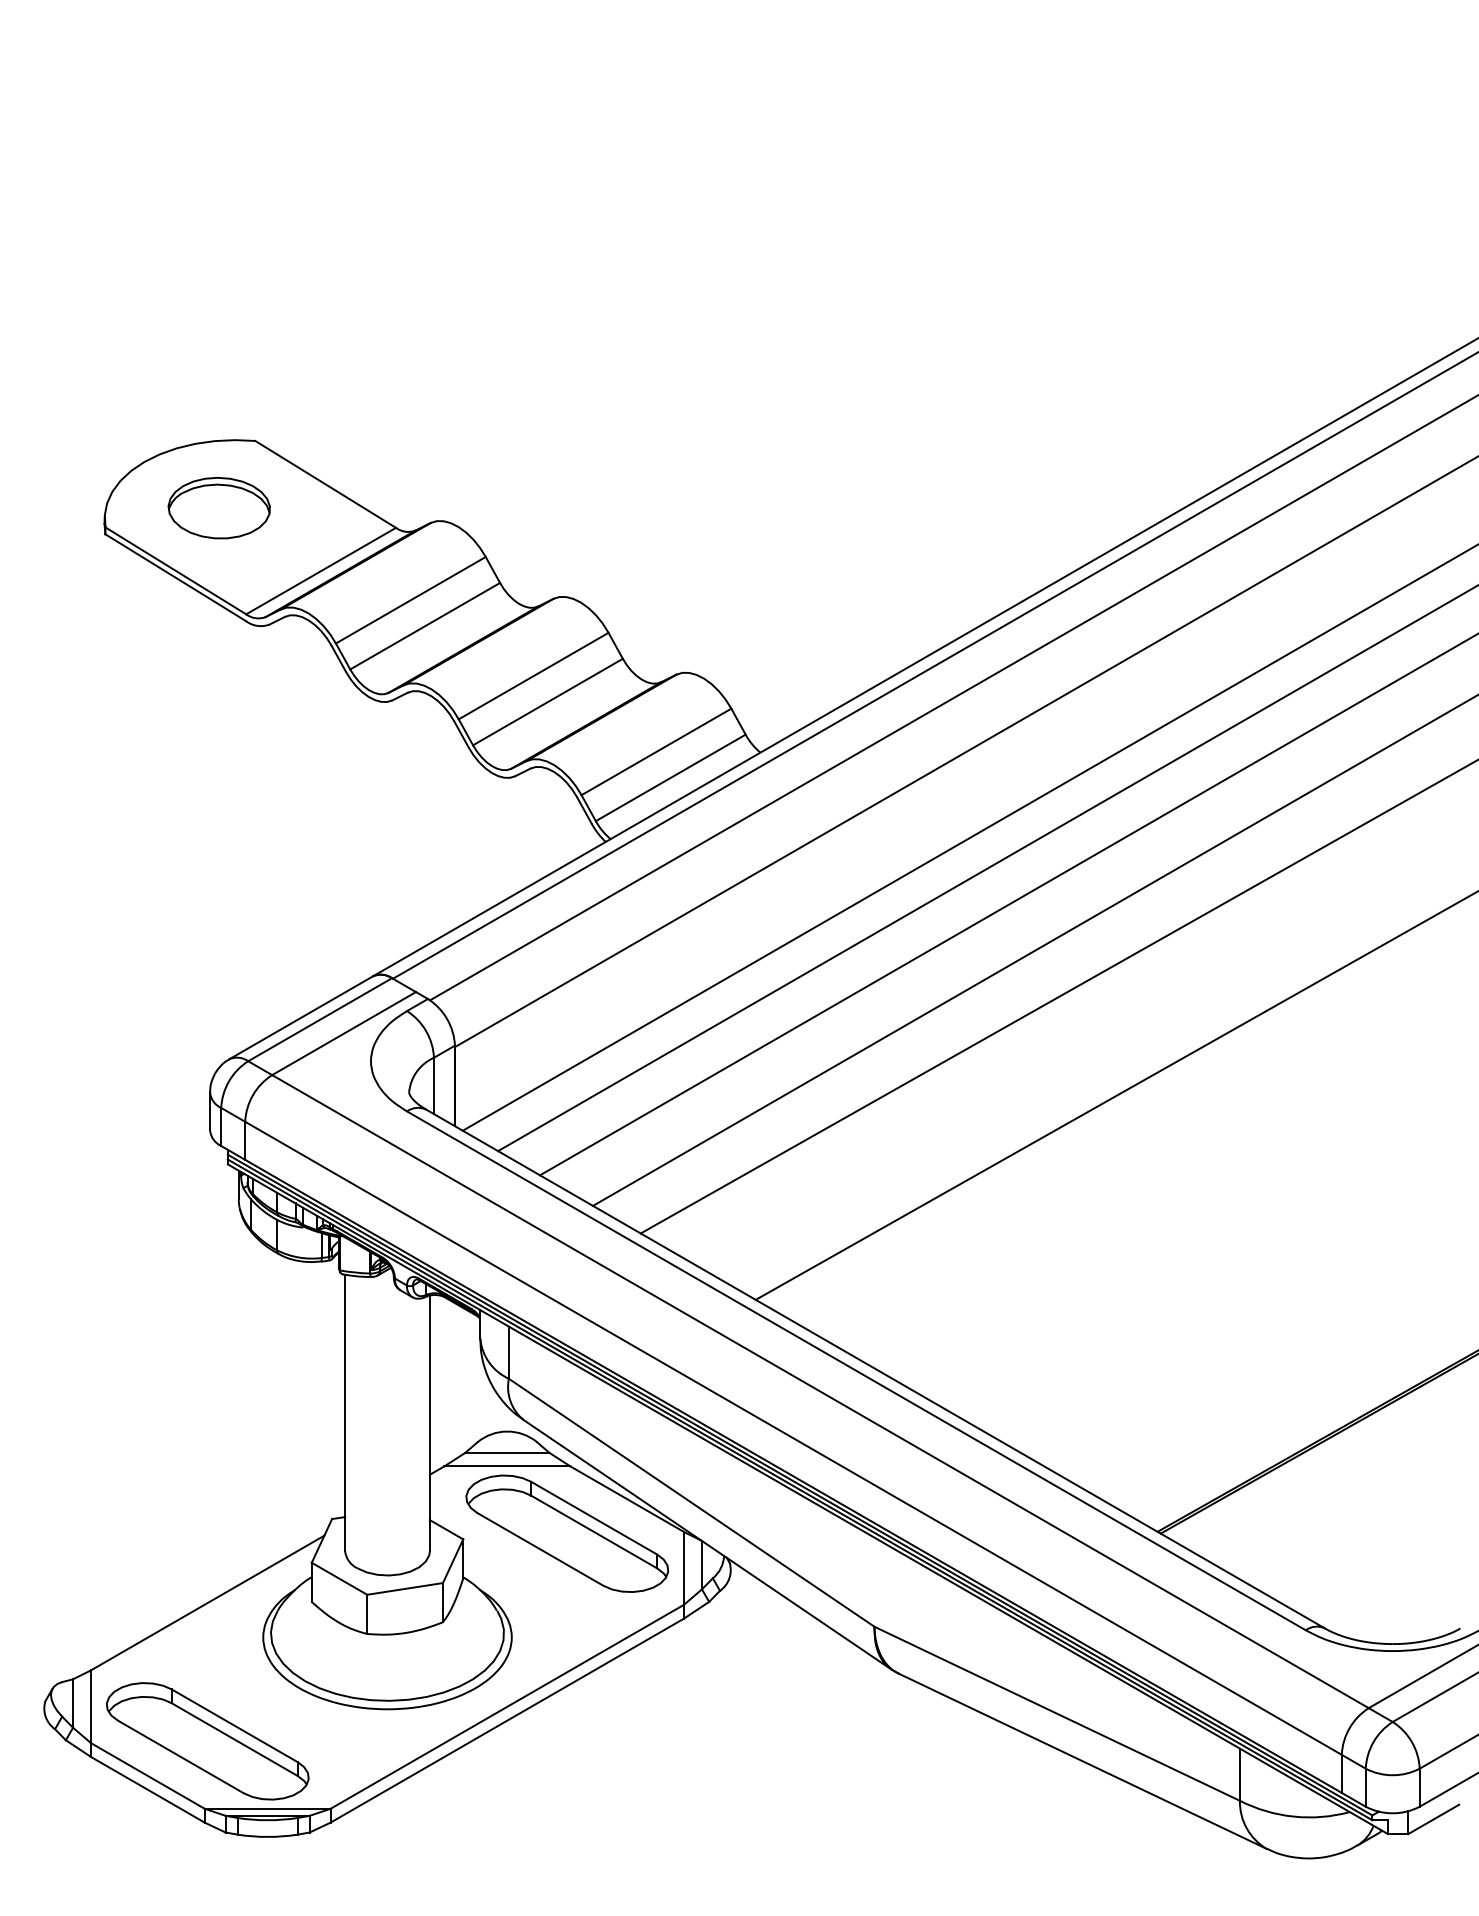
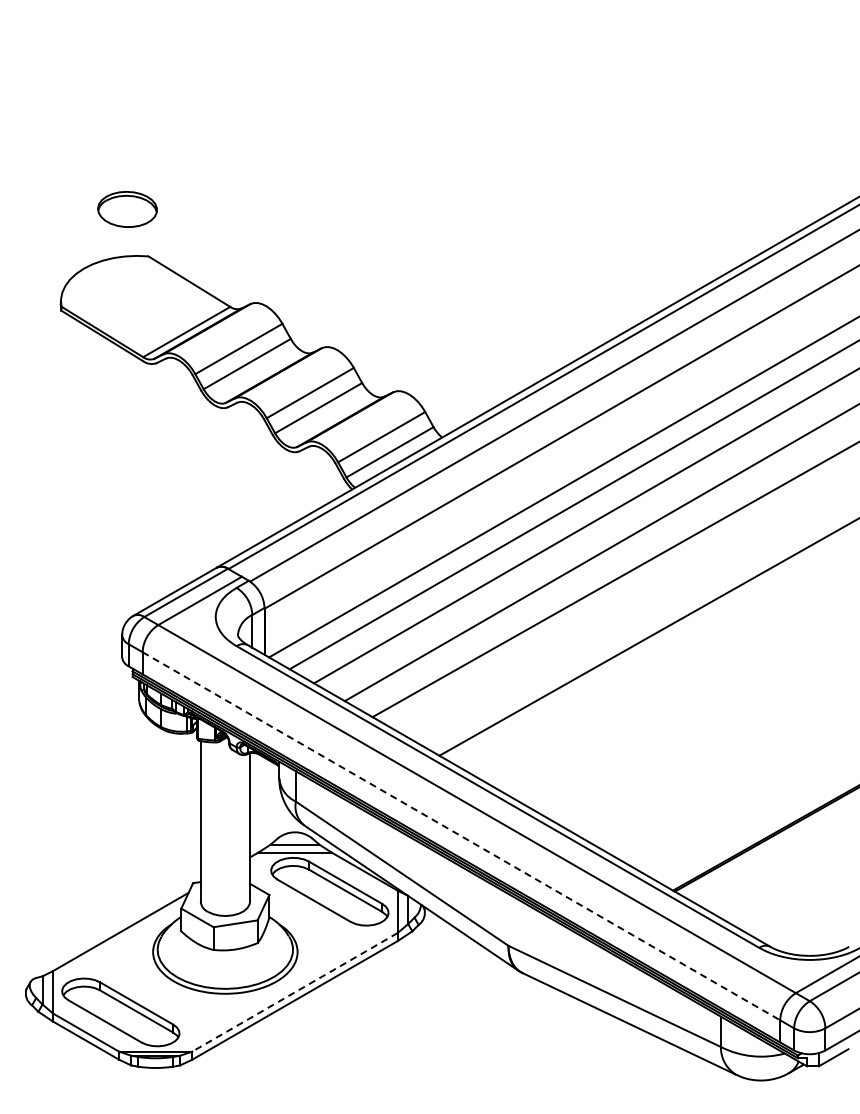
part: (219, 508) -> (127, 209), moved
line: (793, 1438) -> (461, 836), solid -> dashed
line: (508, 1707) -> (295, 992), solid -> dashed

